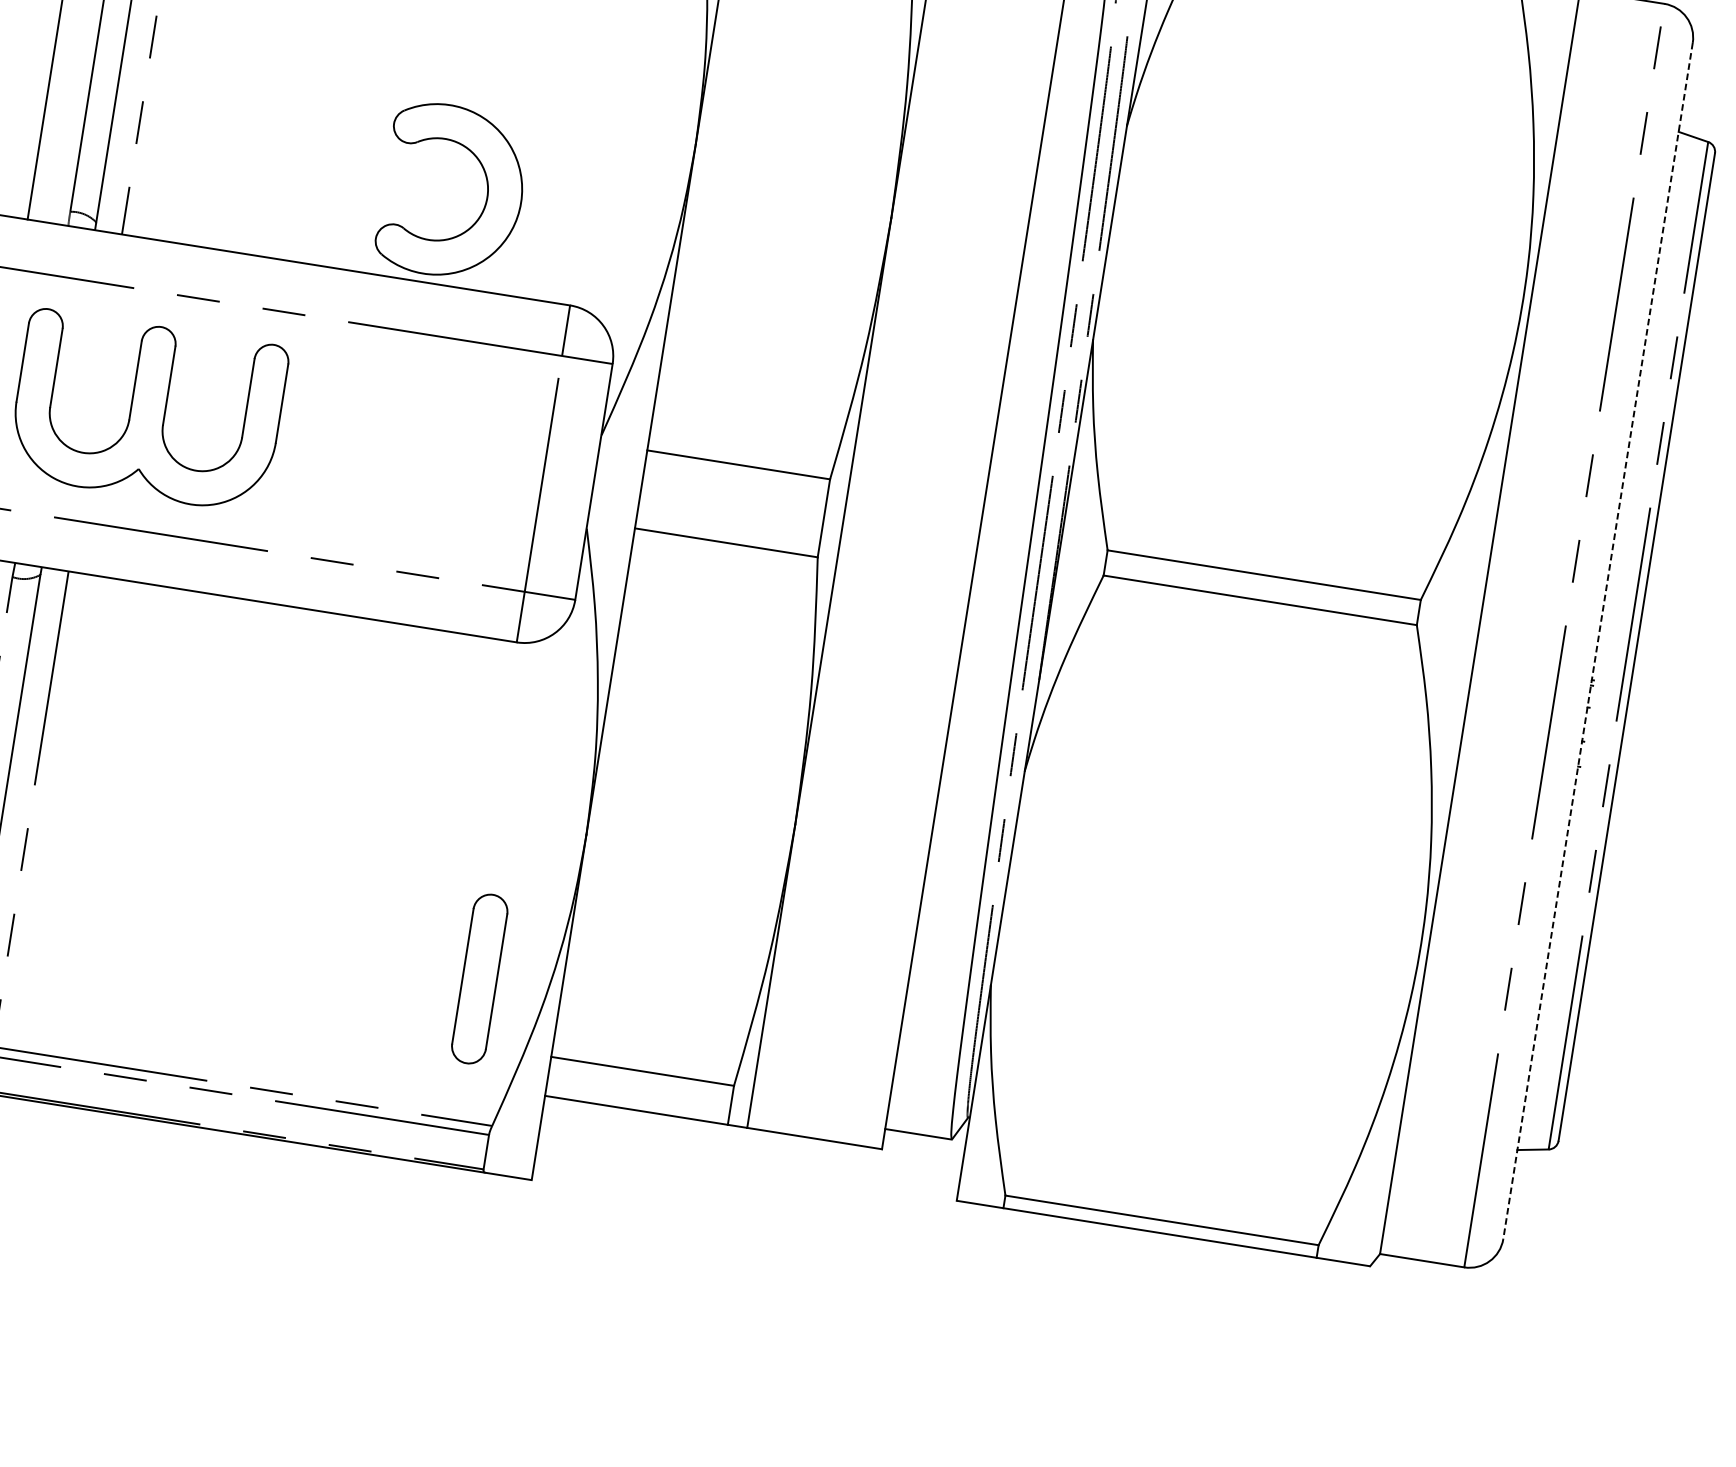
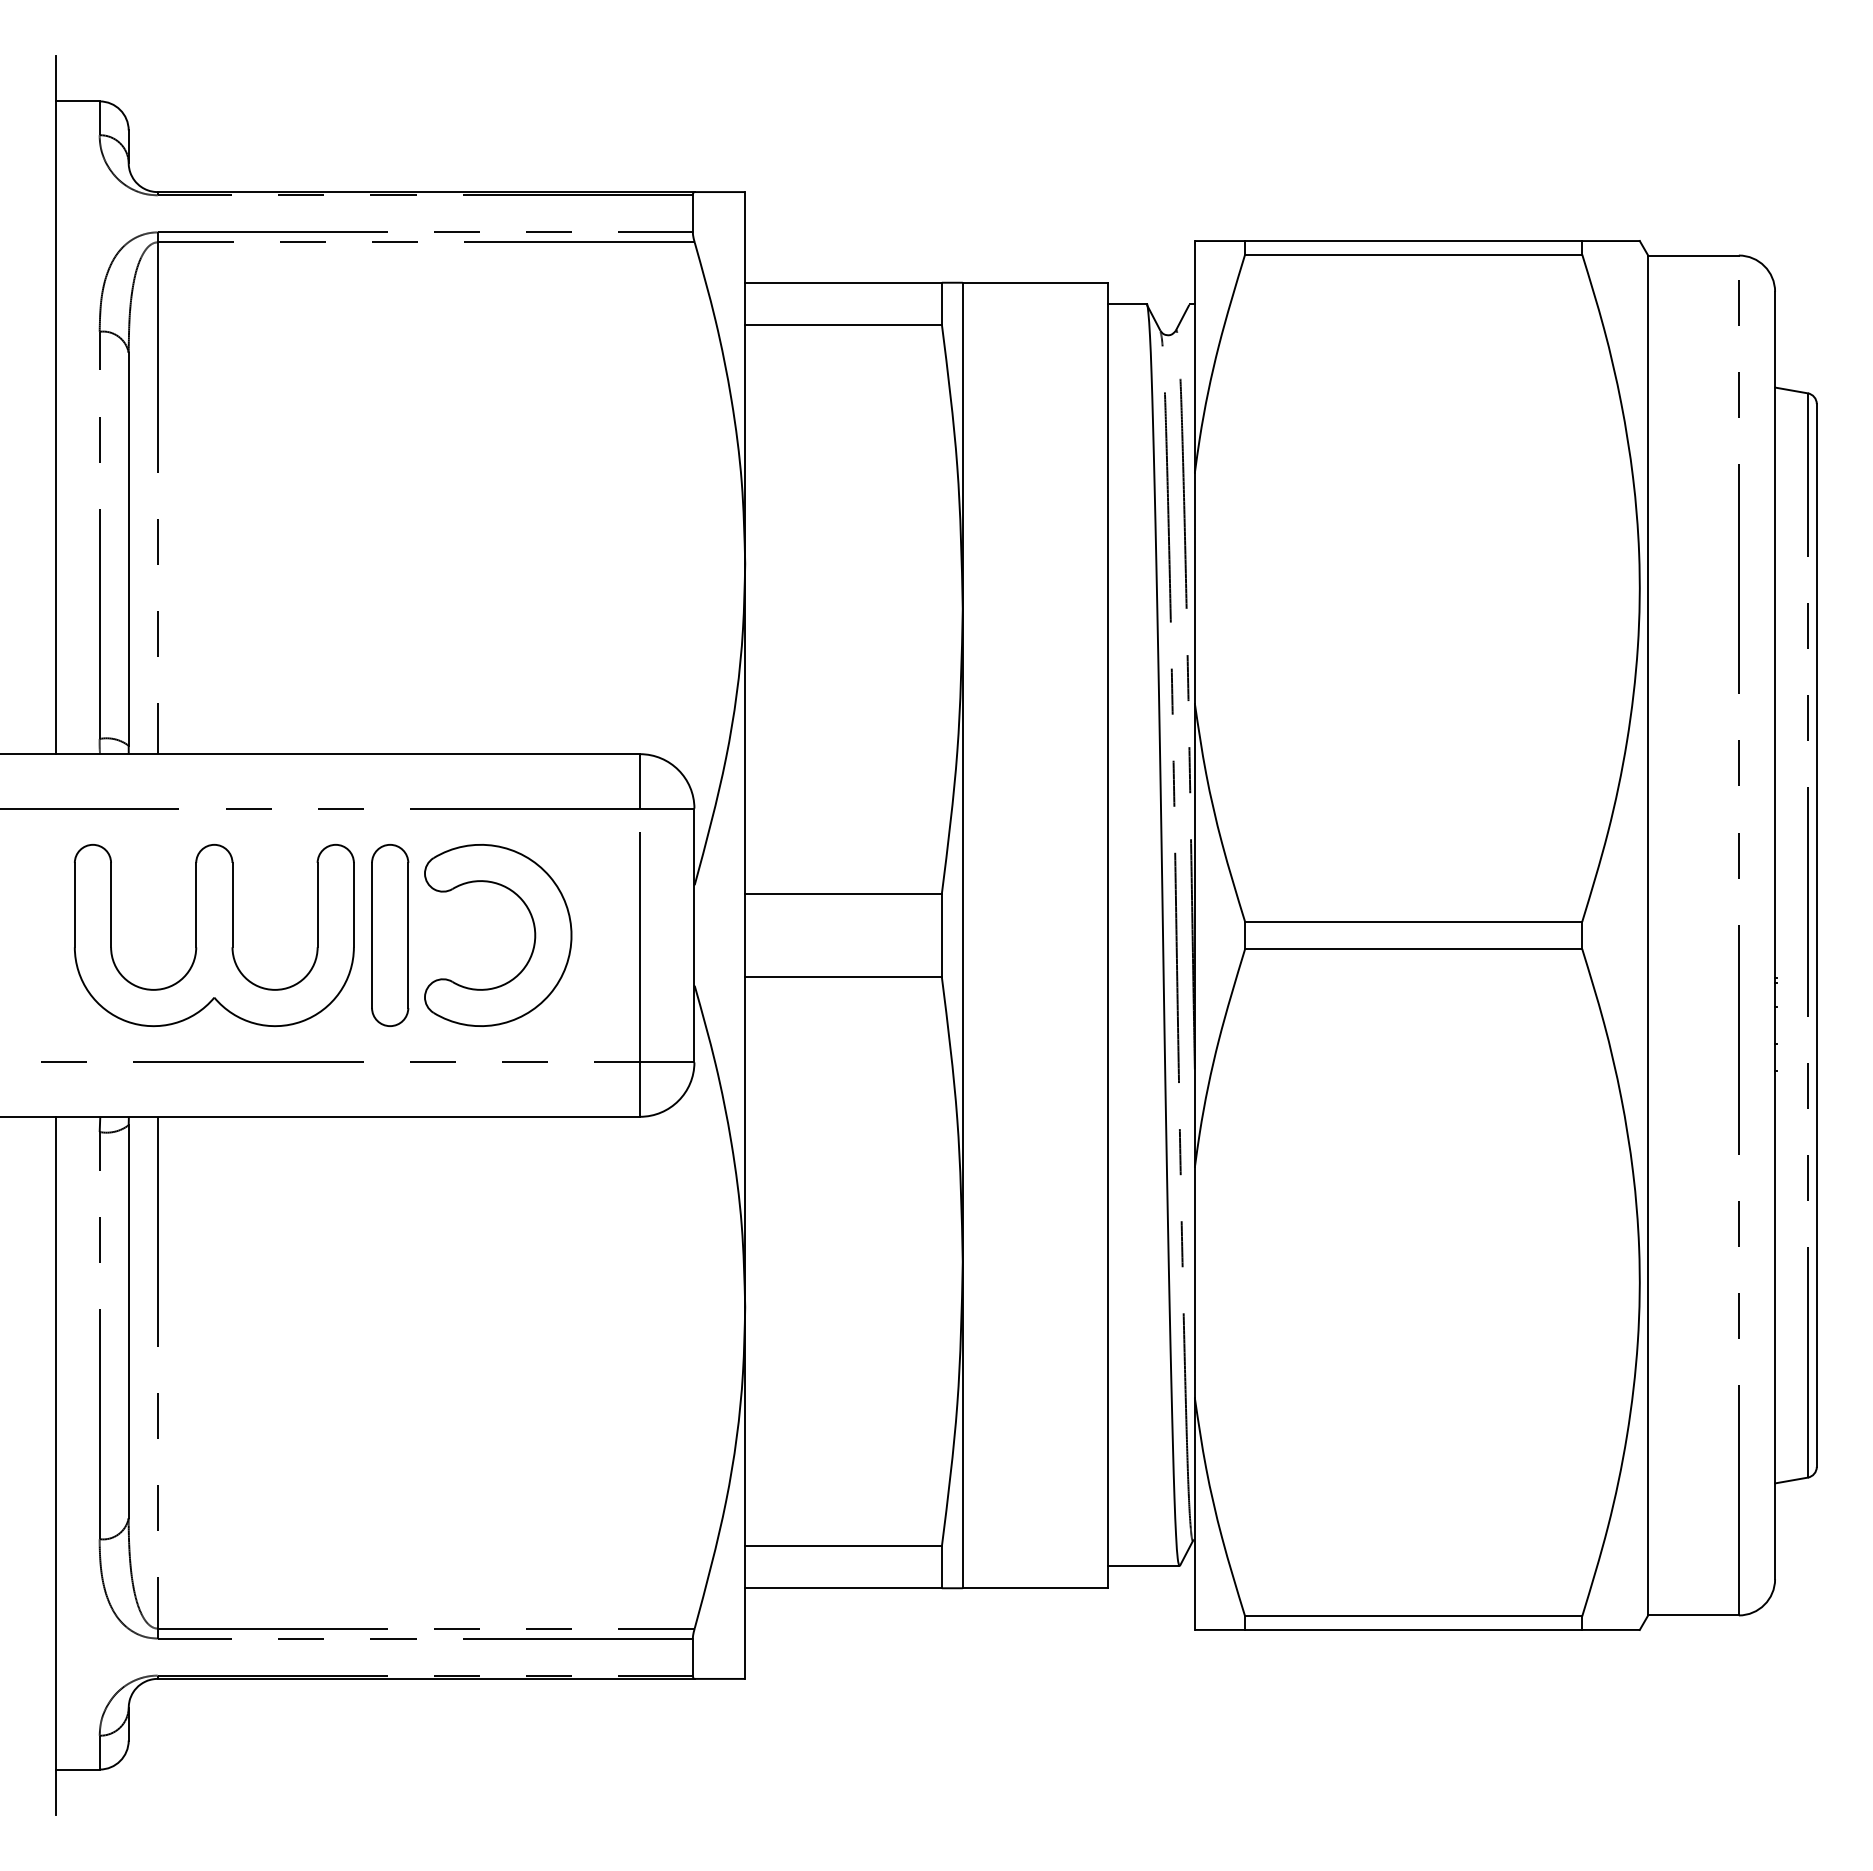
part: (486, 190) -> (533, 928), moved
line: (1598, 641) -> (1775, 935), dashed -> solid
part: (480, 979) -> (390, 935), moved

